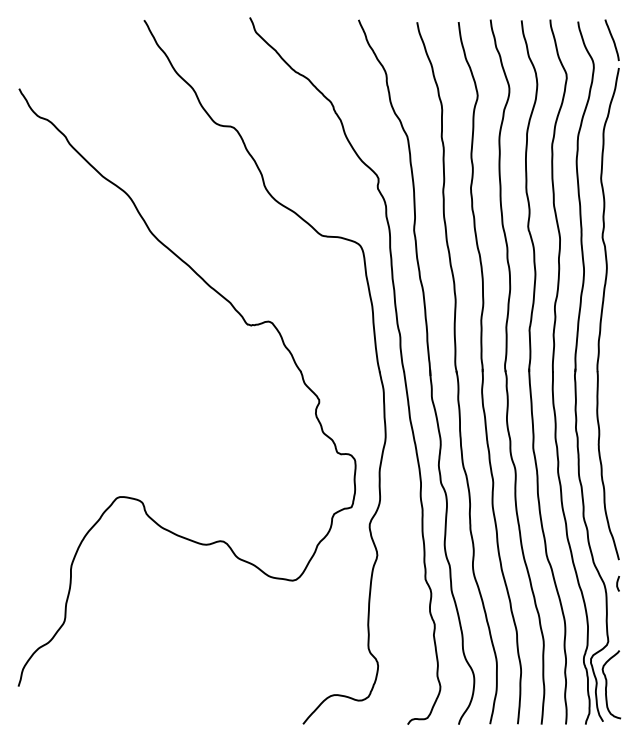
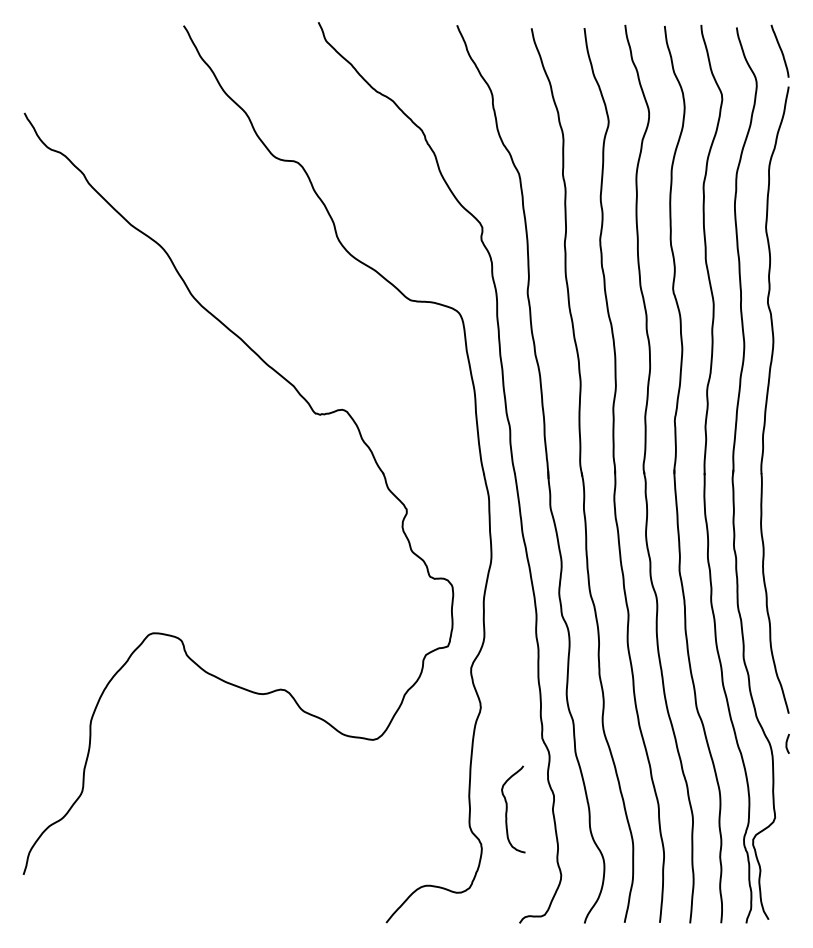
curve: (606, 684) -> (507, 809), moved

